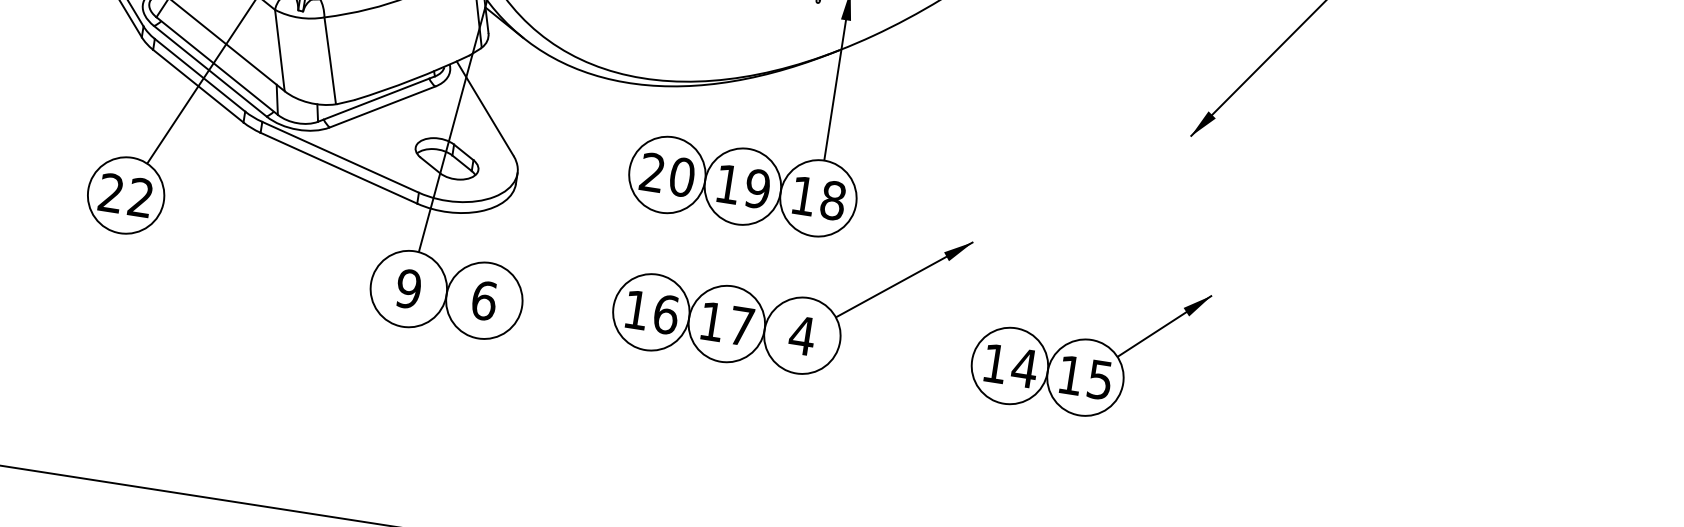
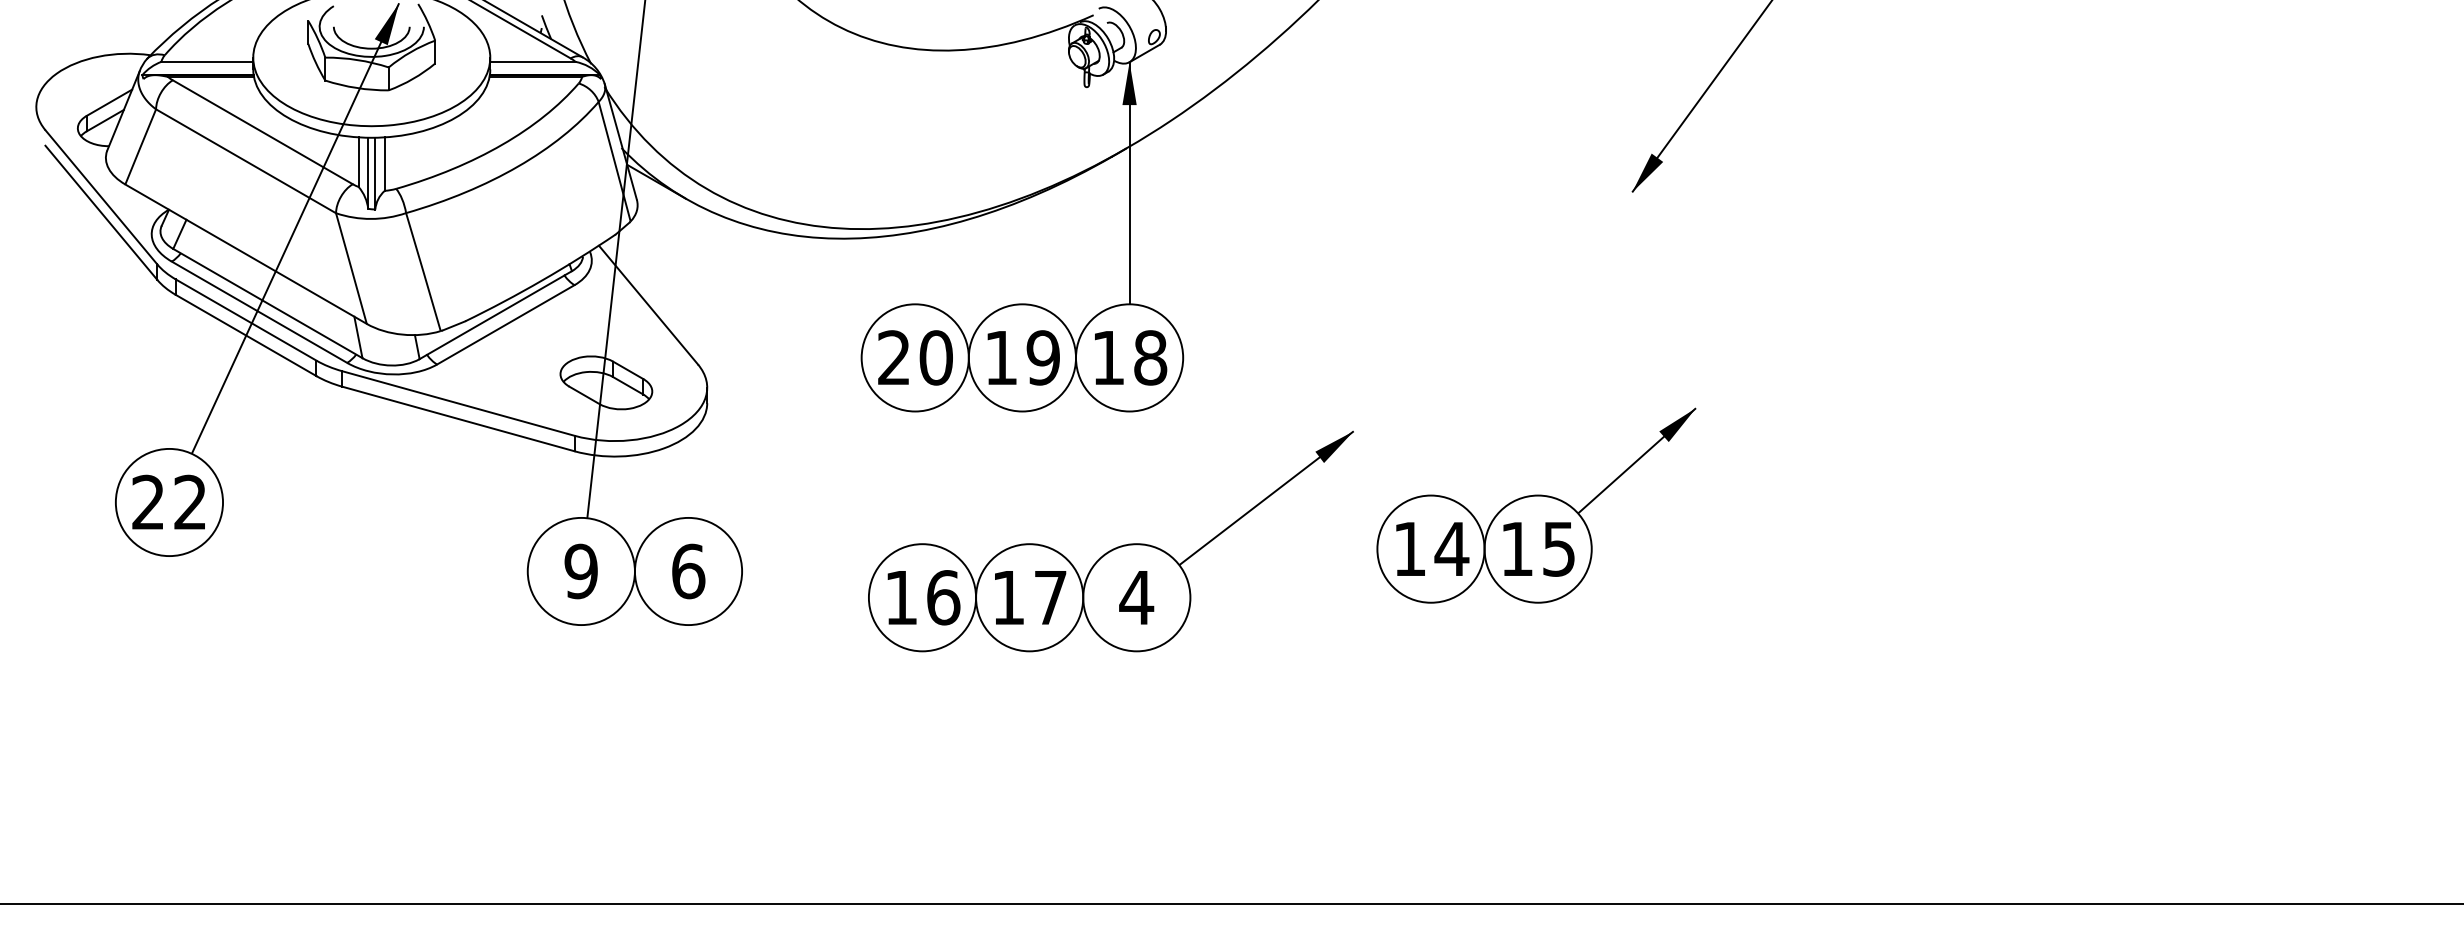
part: (791, 298) -> (1113, 548), moved

